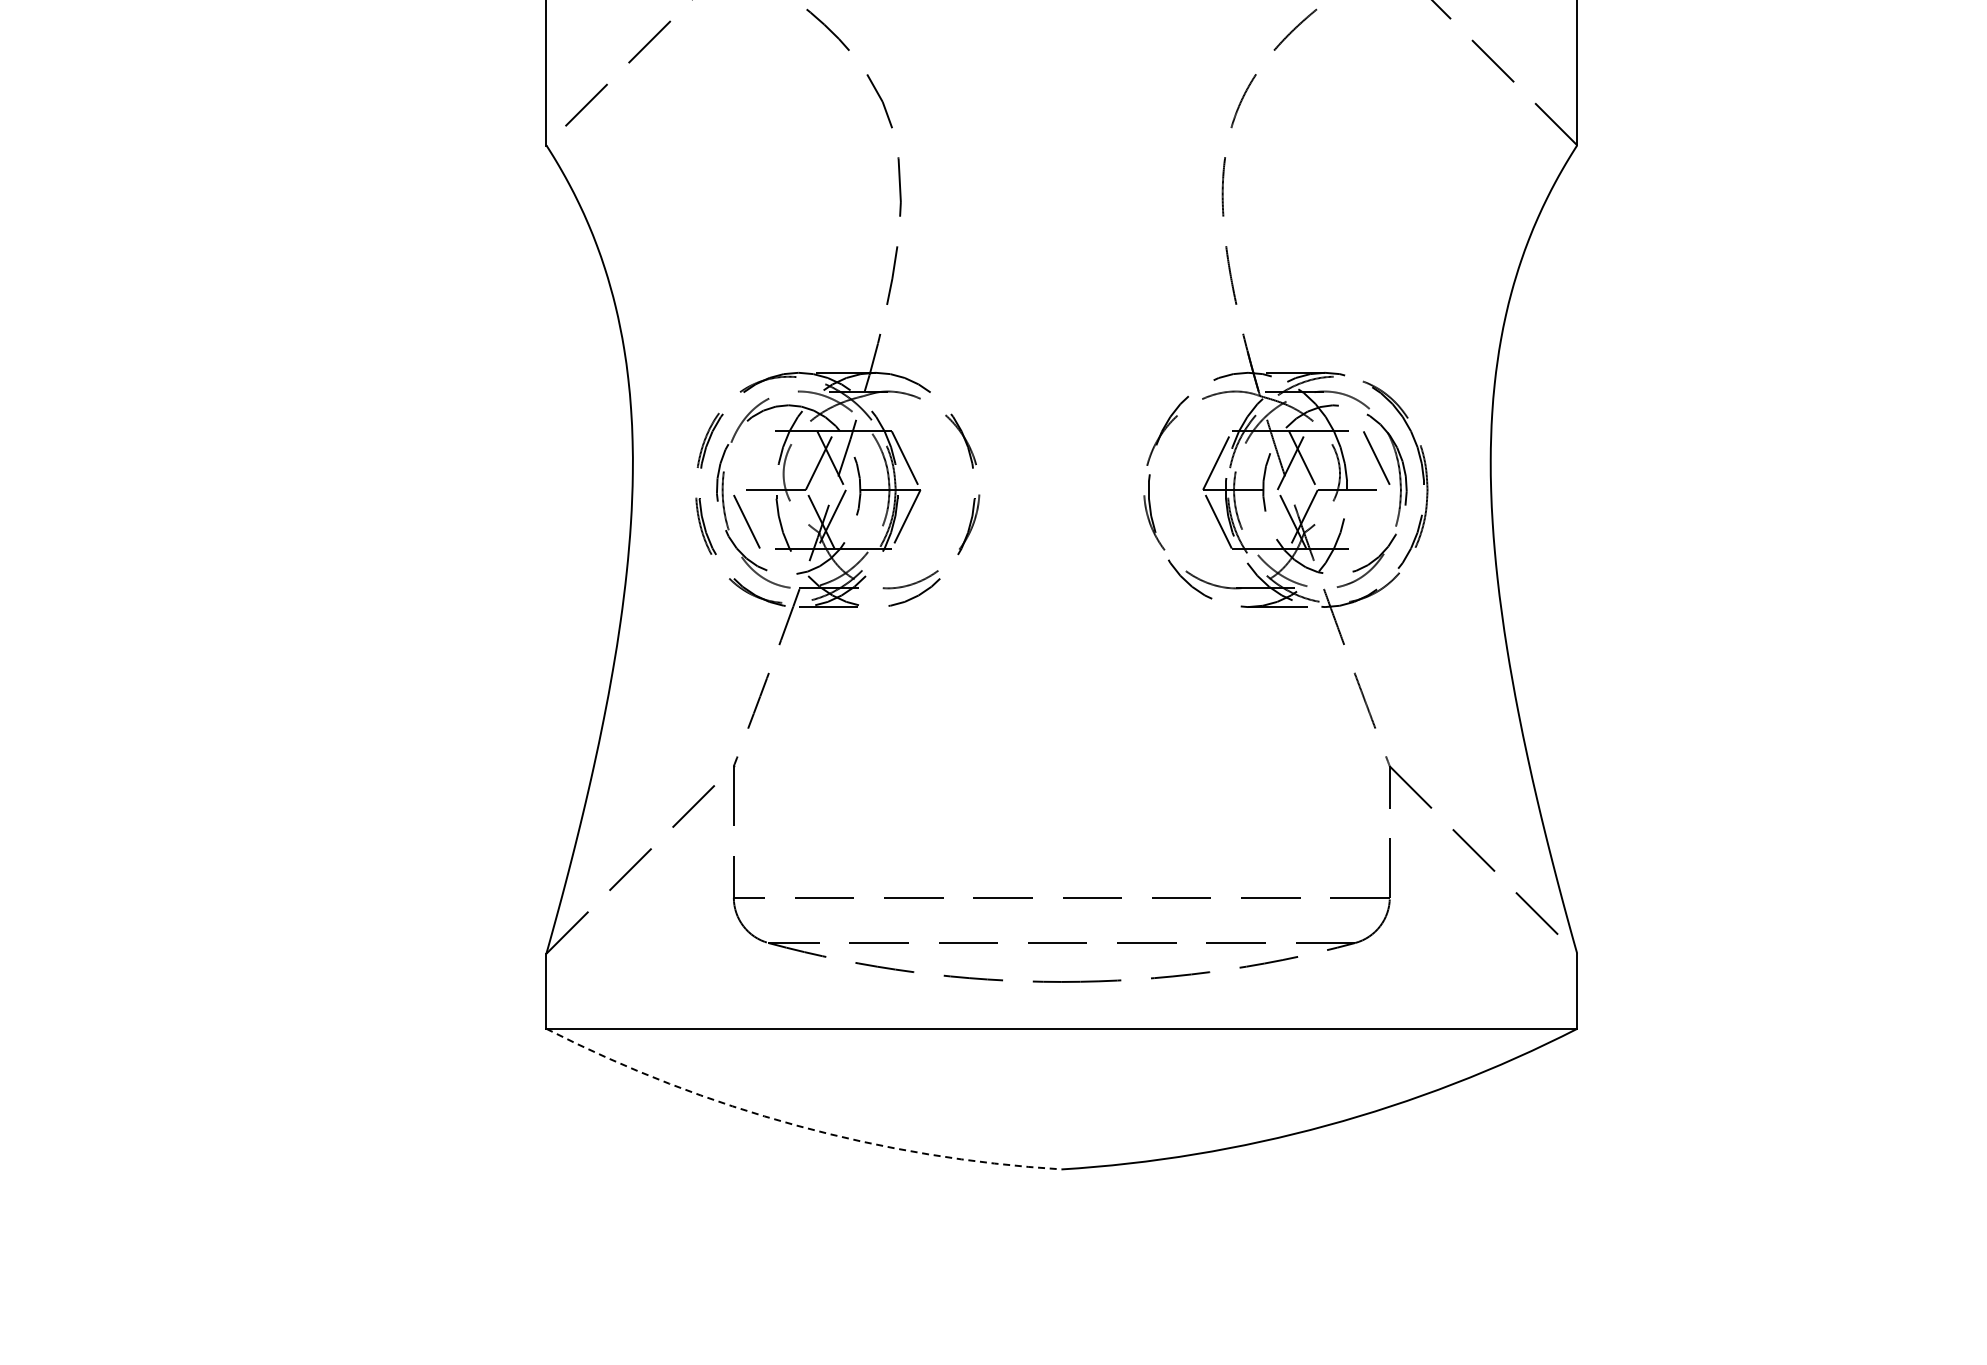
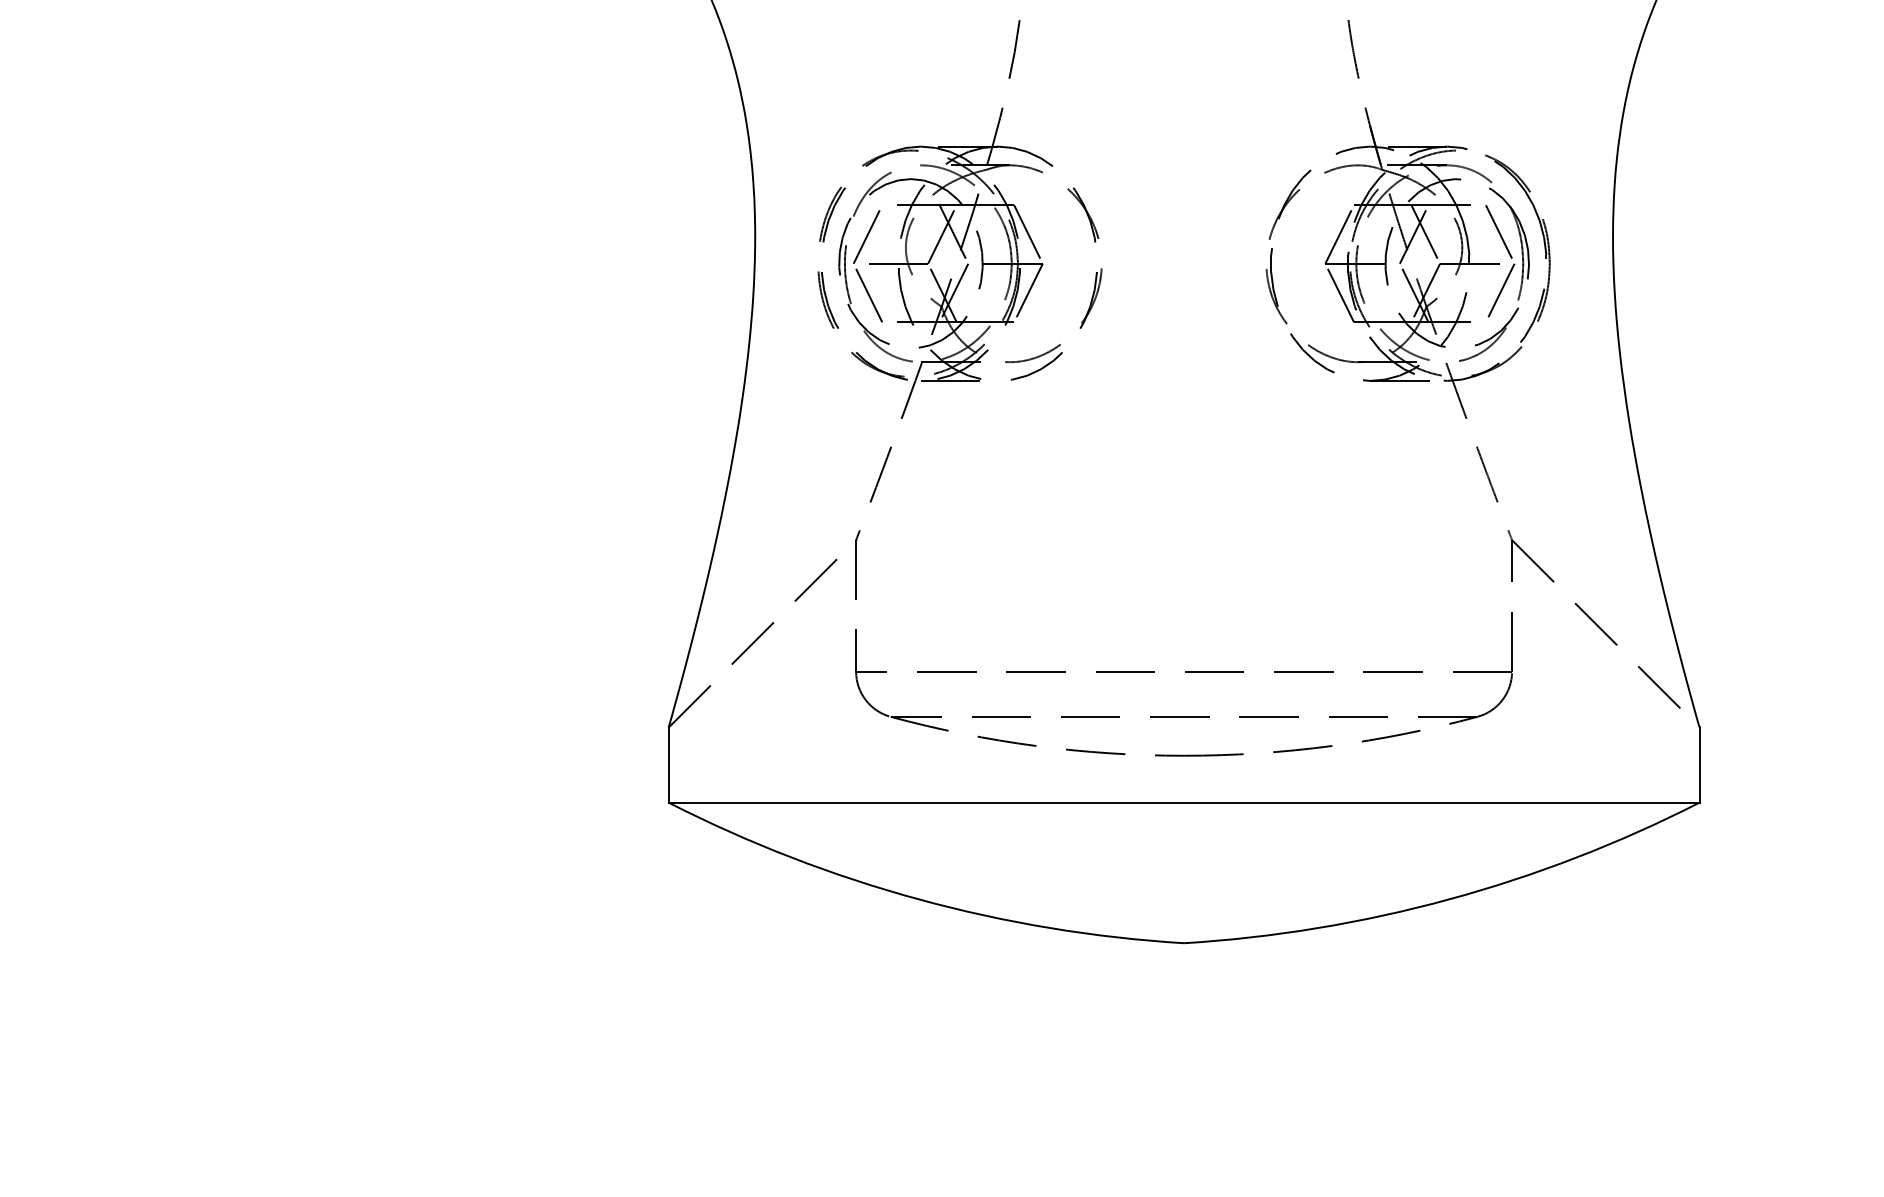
line: (745, 460) -> (867, 234), added
line: (1377, 518) -> (1499, 292), added
arc: (796, 1125) -> (918, 899), dashed -> solid

